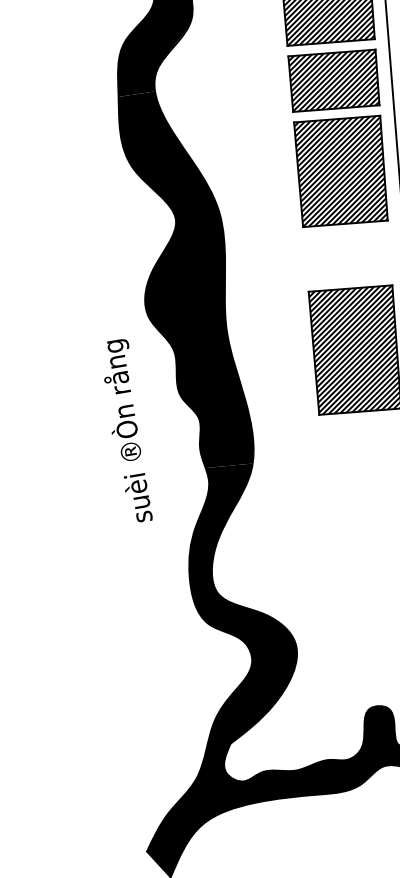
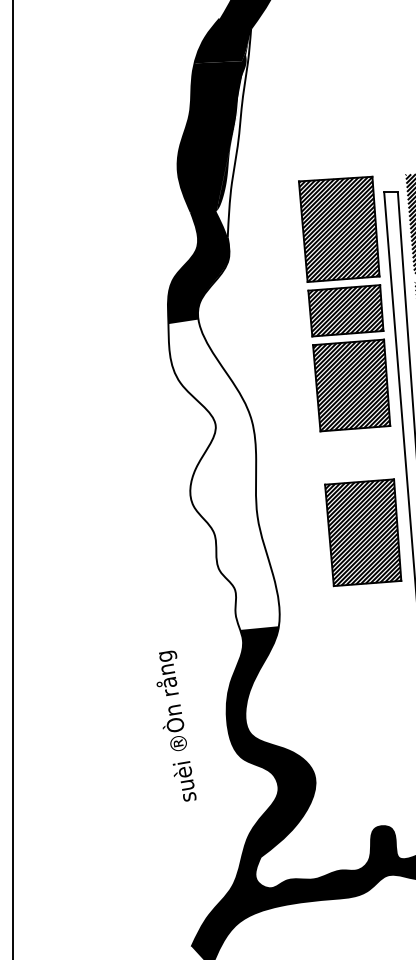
fill: (185, 279) -> (223, 474), removed
text: (128, 429) -> (176, 725), moved

